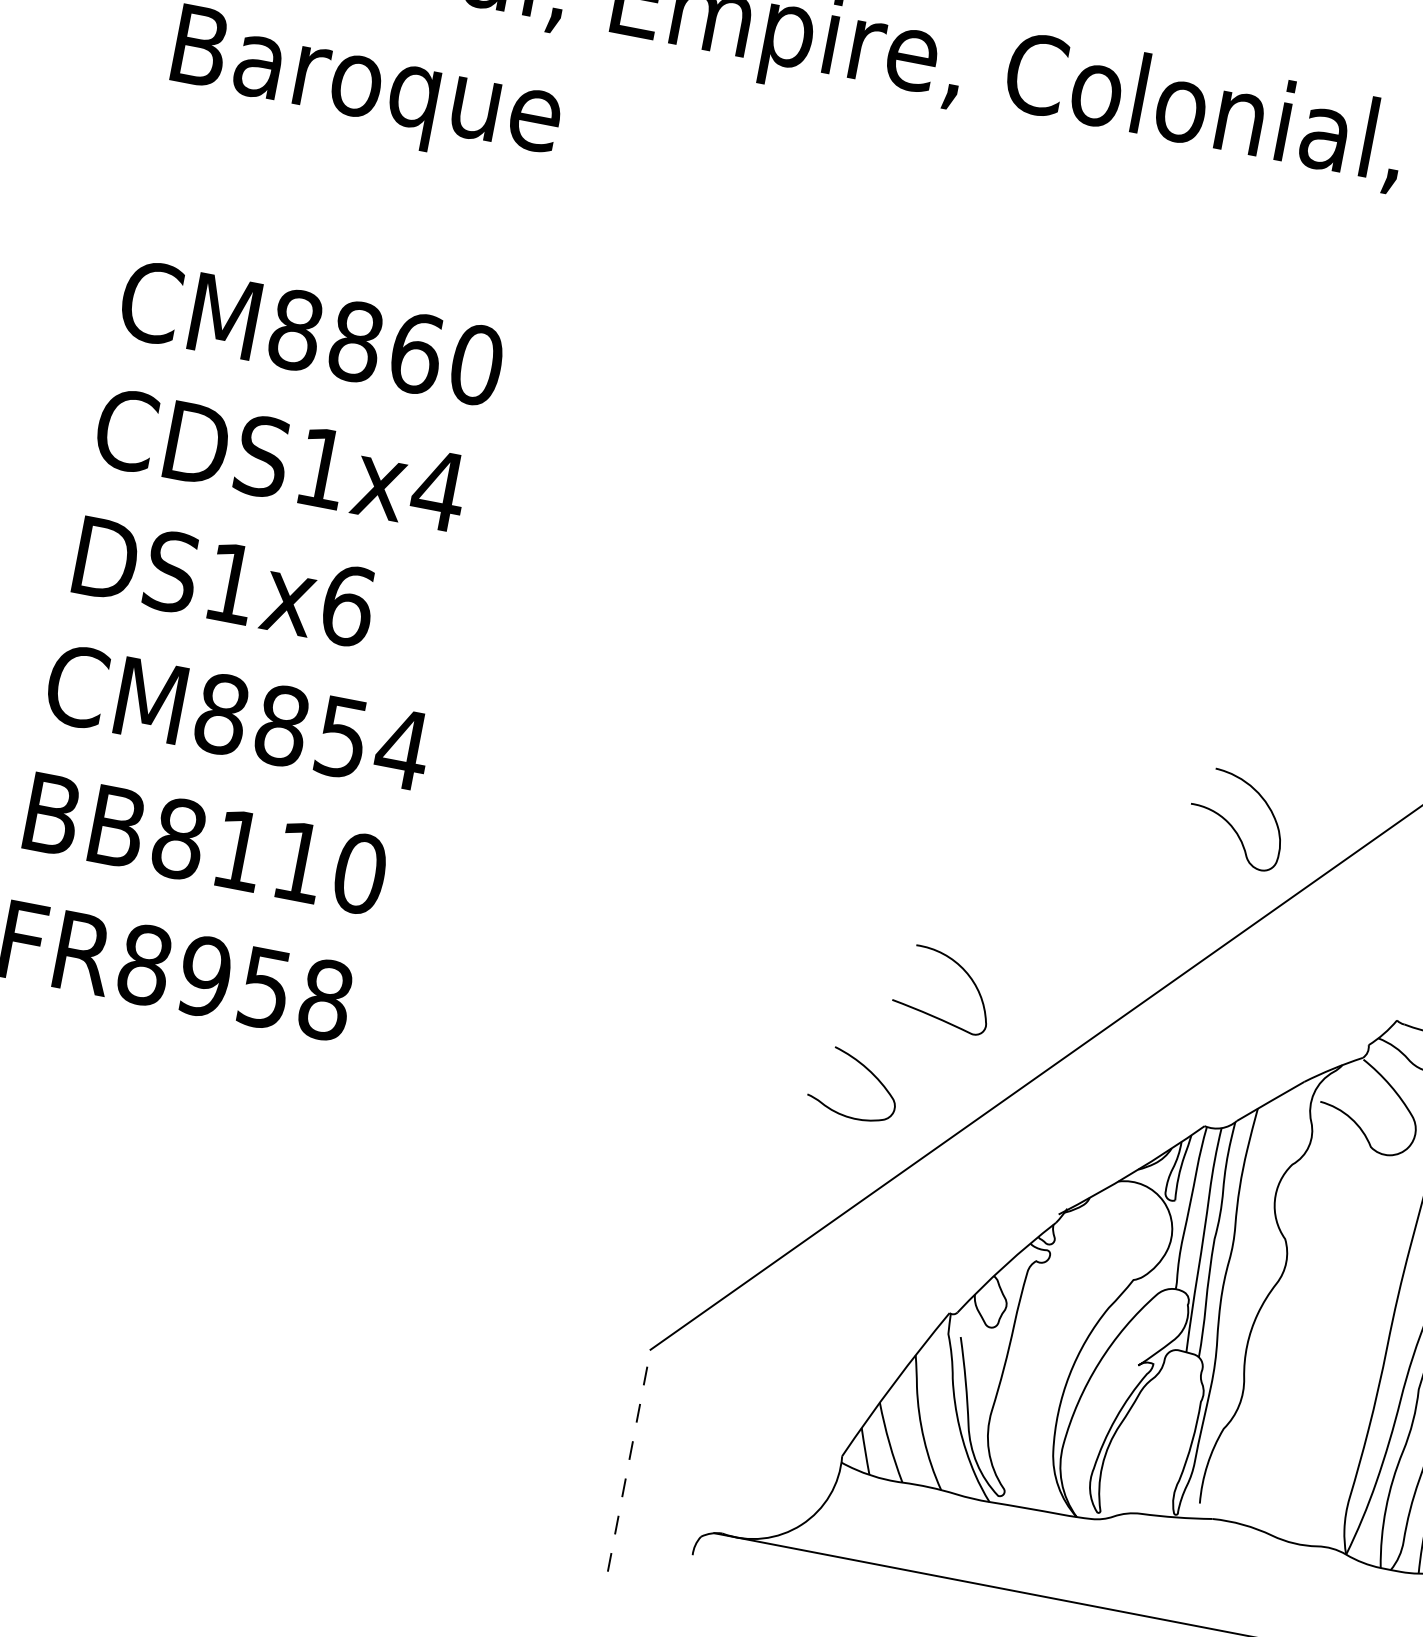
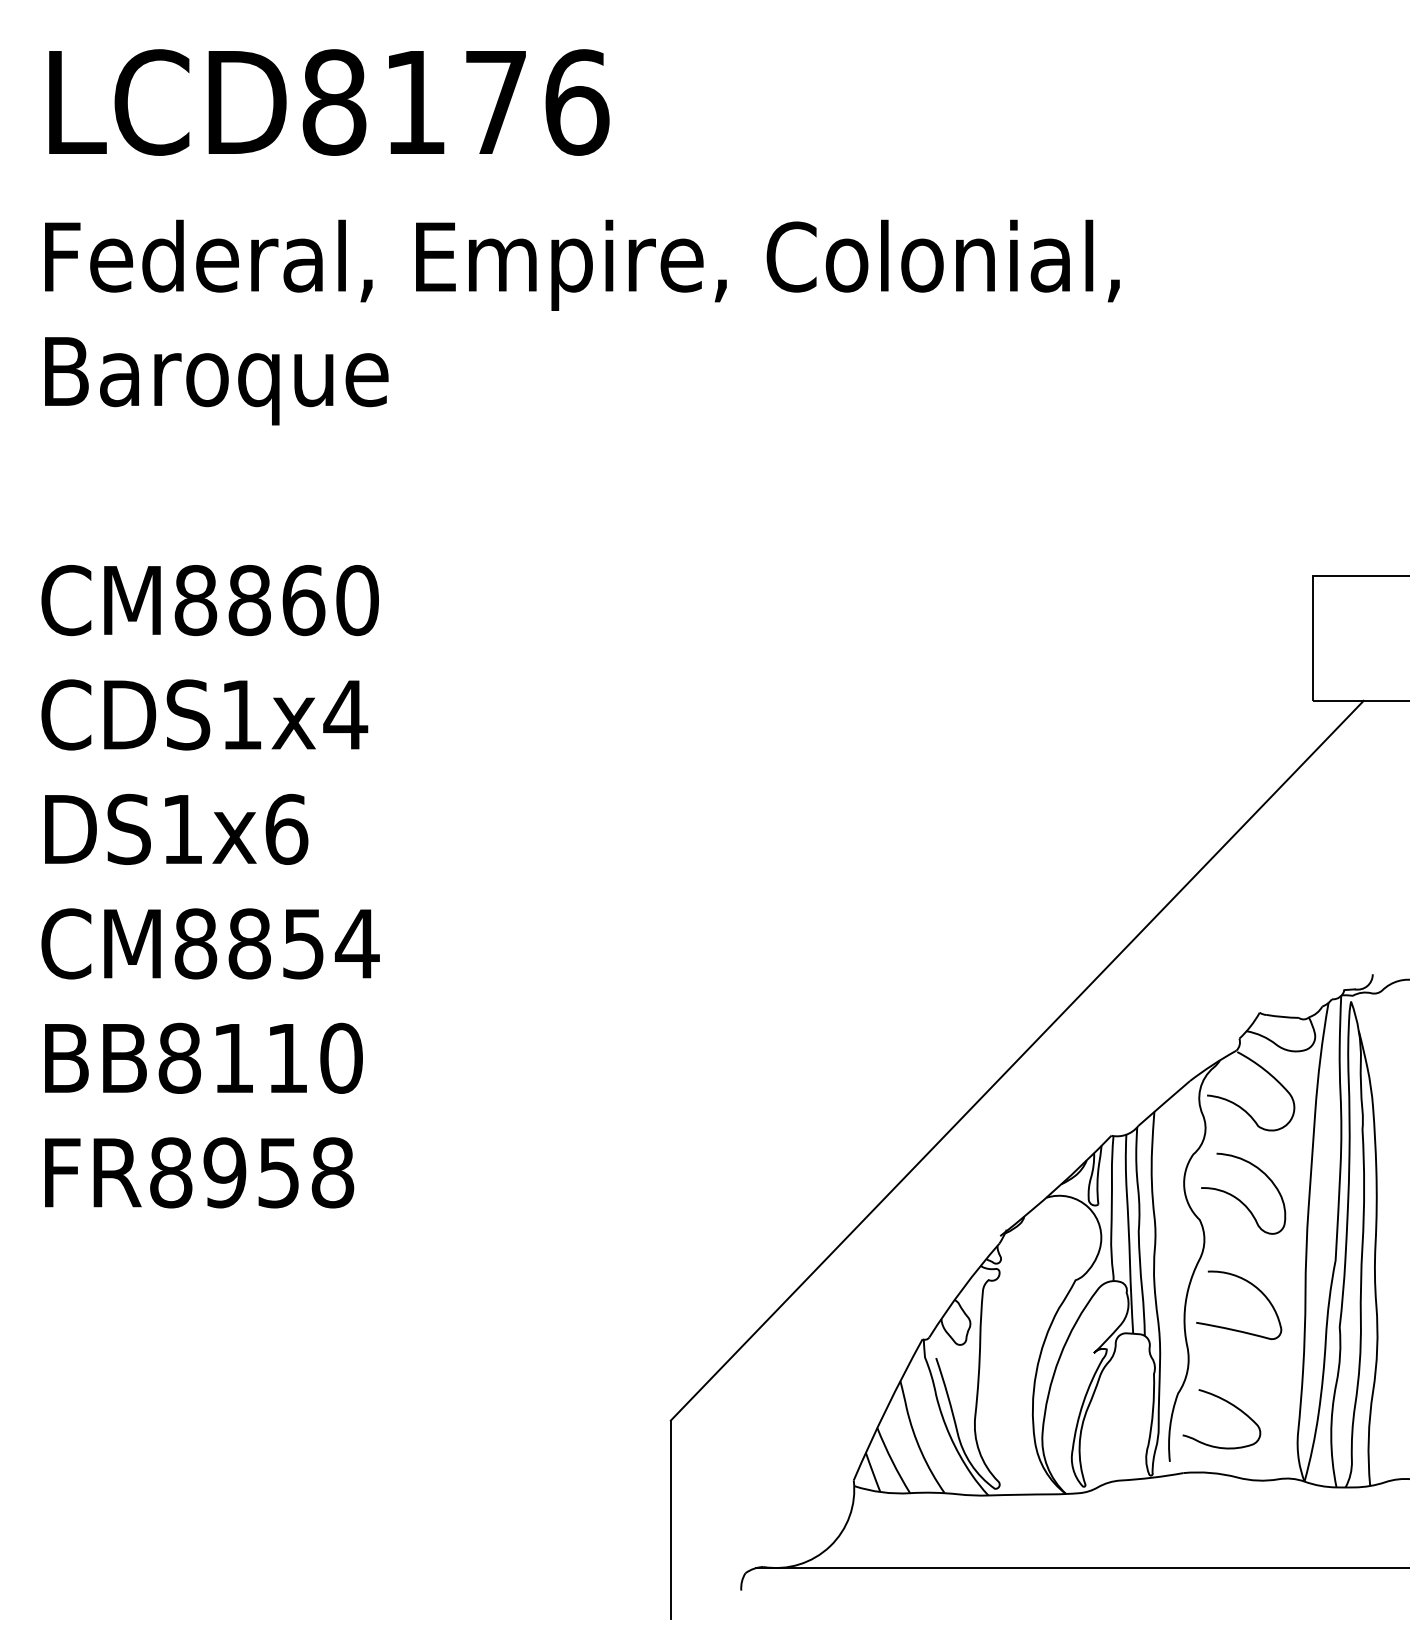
curve: (1230, 823) -> (1238, 1198), moved
curve: (965, 973) -> (1254, 1287), moved
curve: (868, 1071) -> (1231, 1405), moved
line: (628, 1460) -> (670, 1519), dashed -> solid

